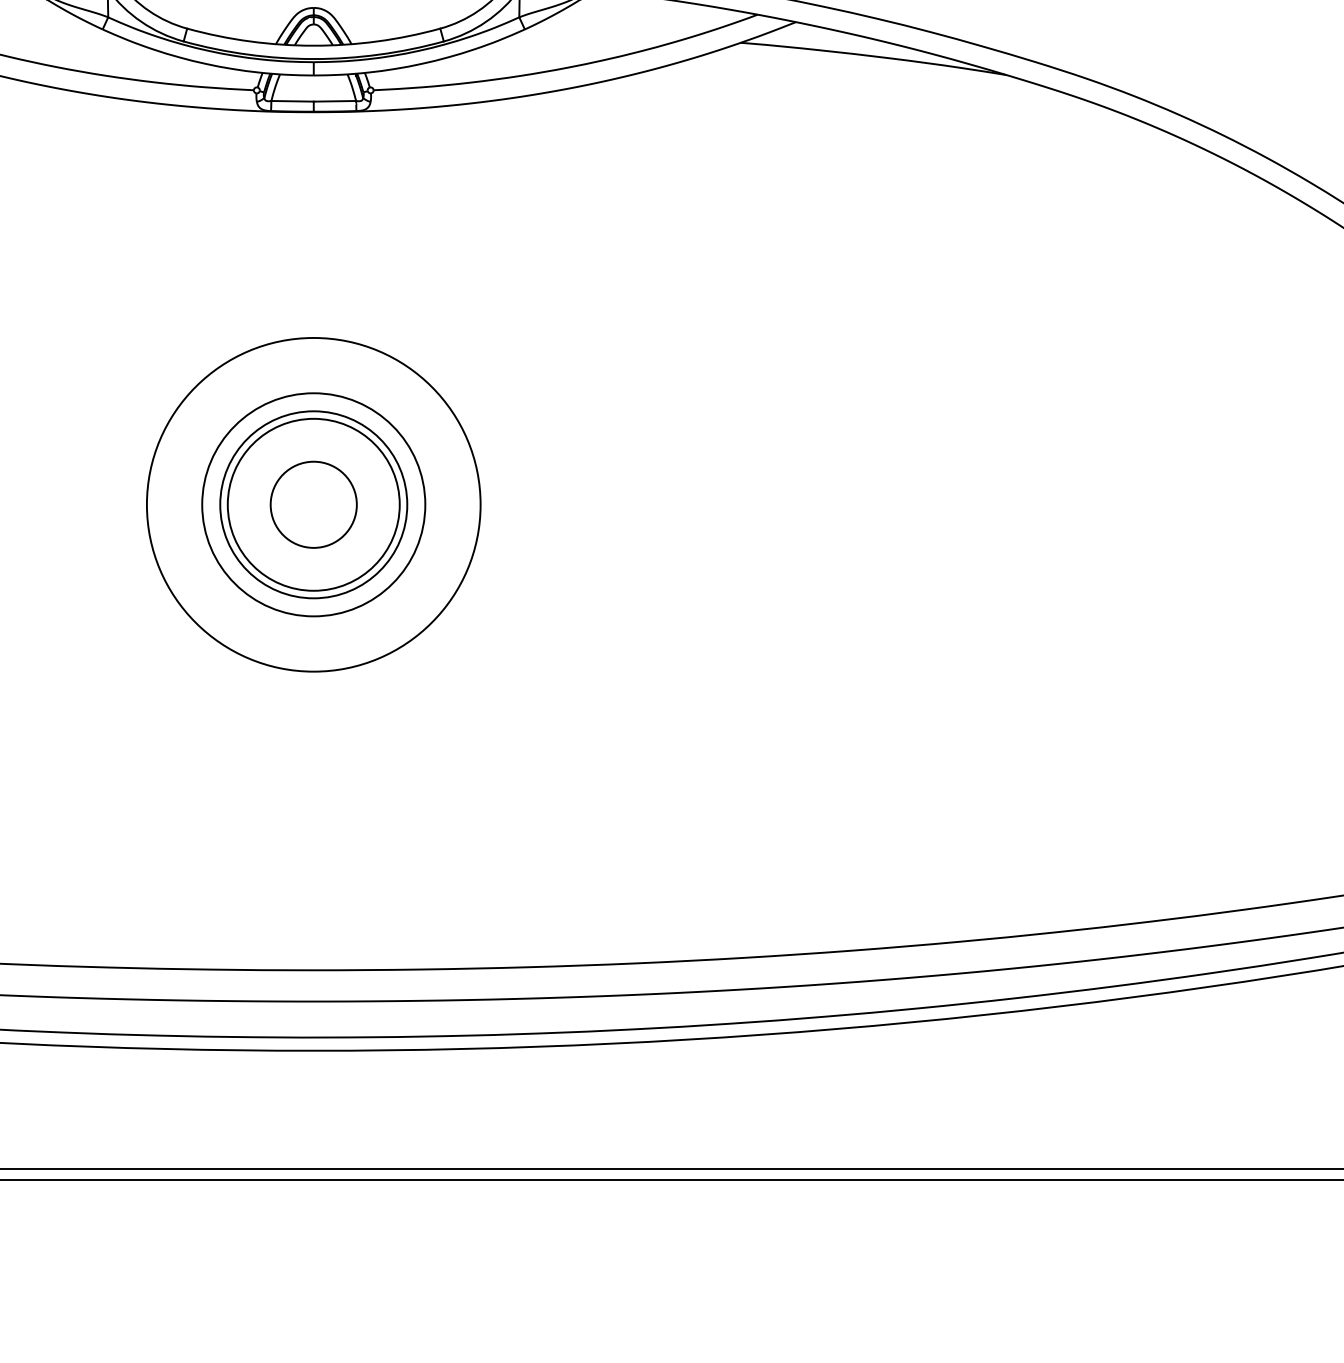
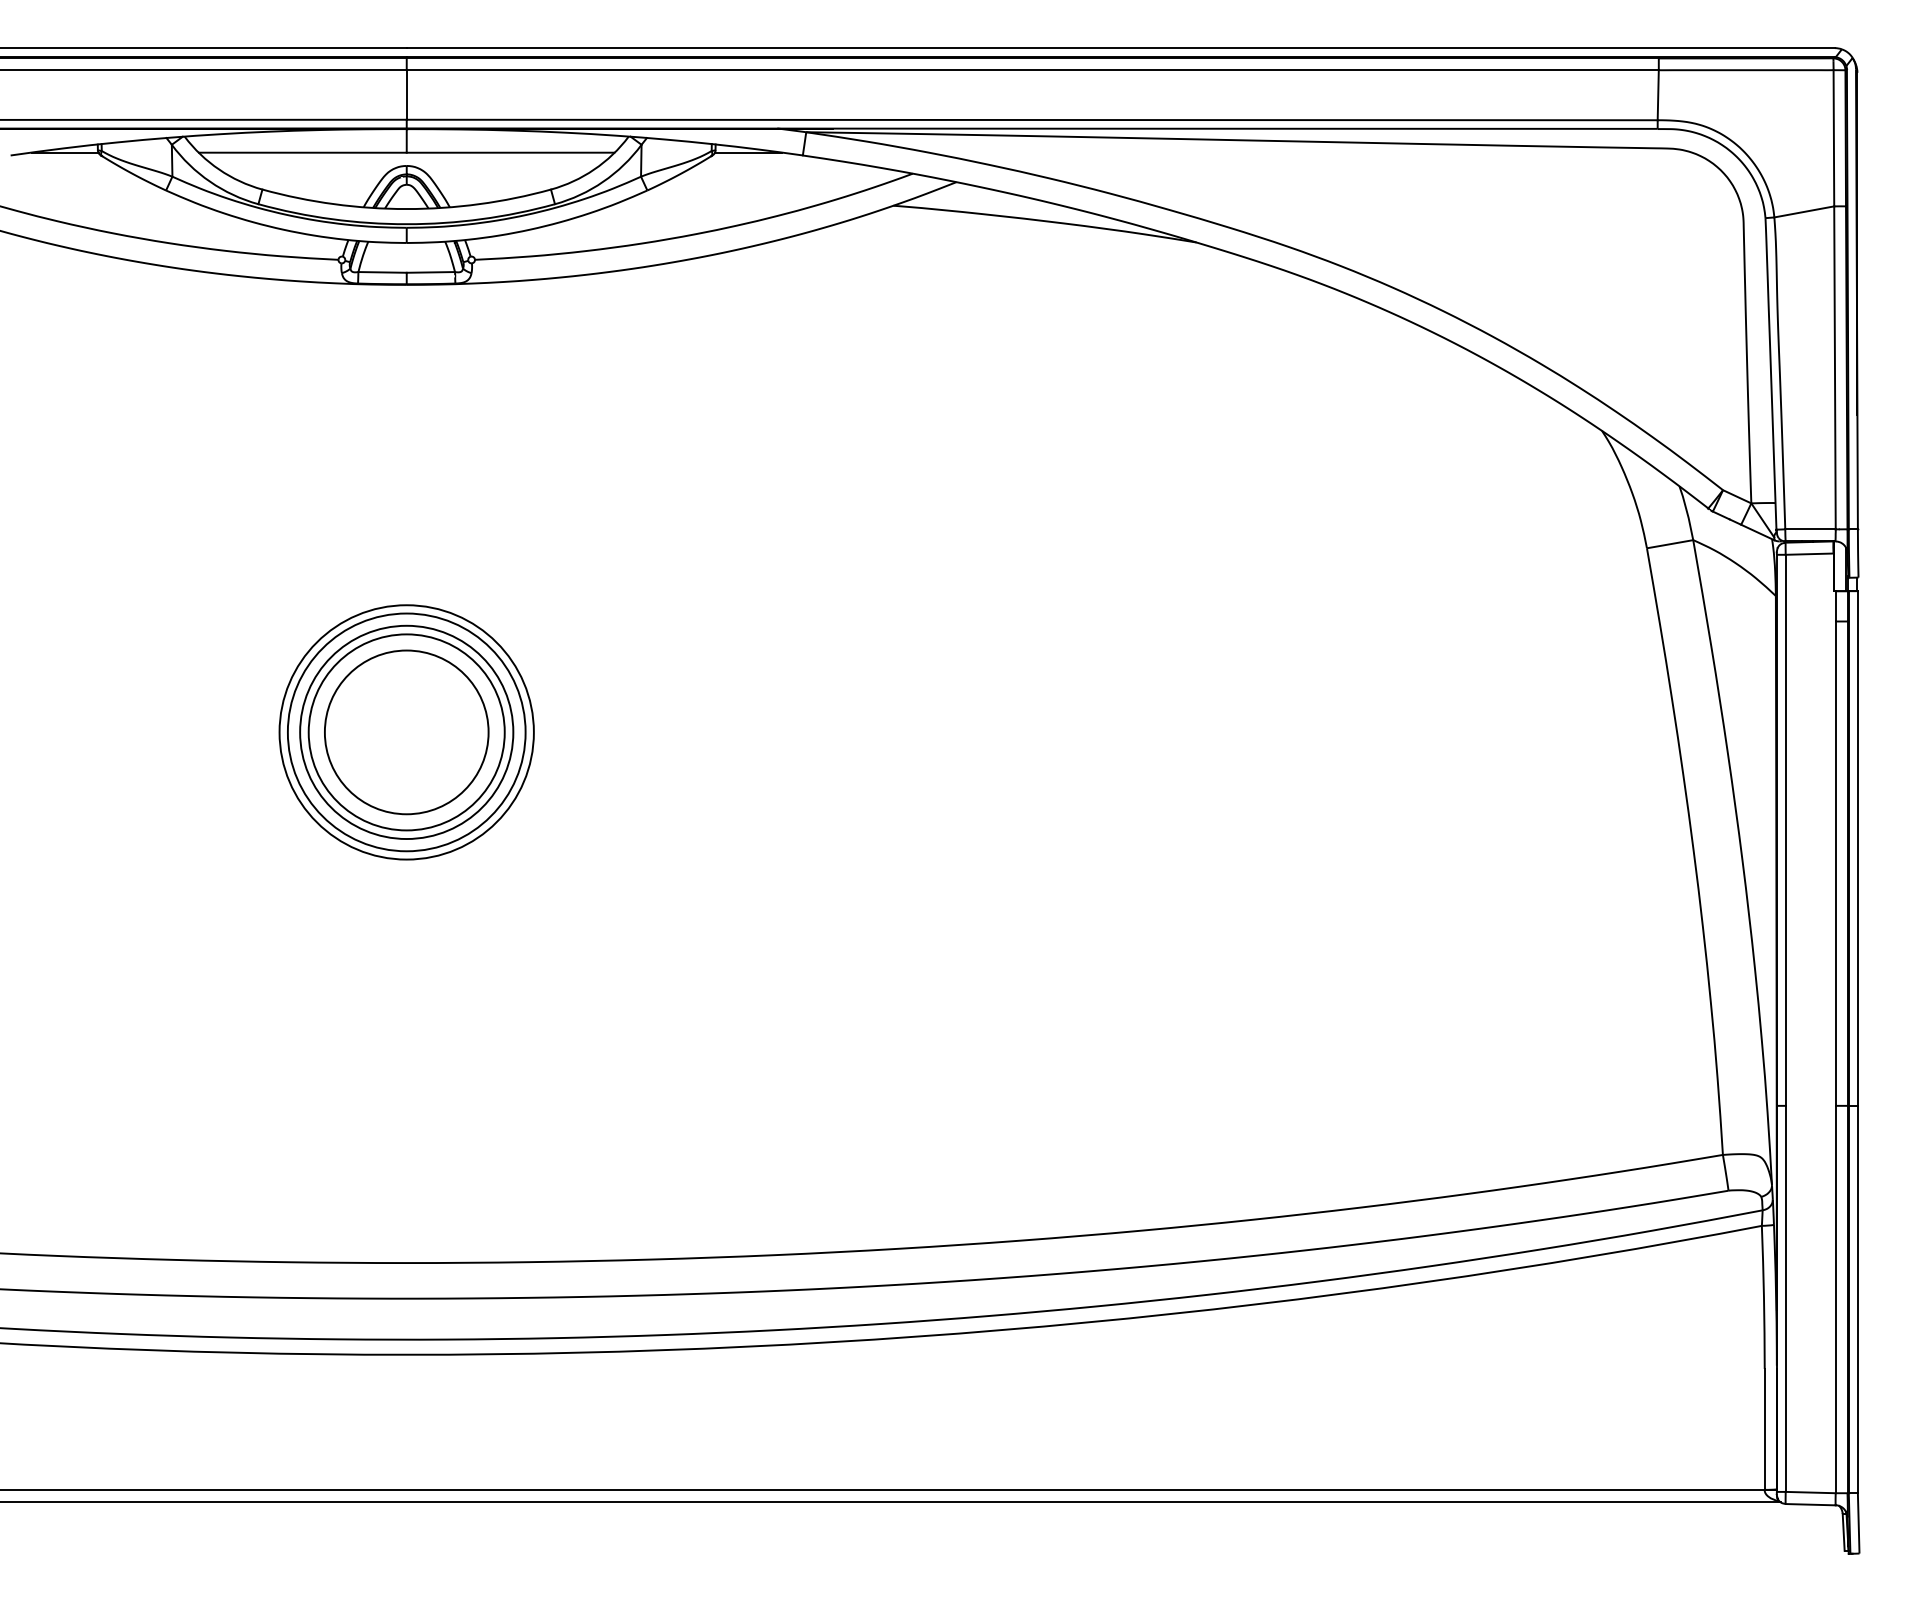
circle: (313, 504) -> (406, 732), size x0.62
circle: (313, 504) -> (406, 732), size x1.67

